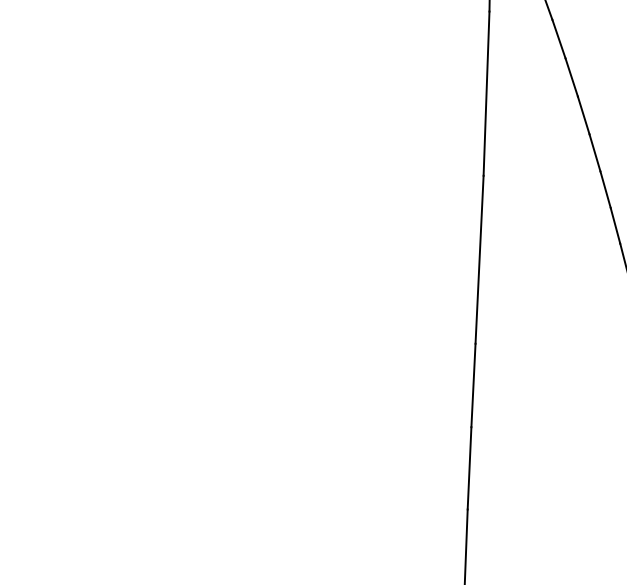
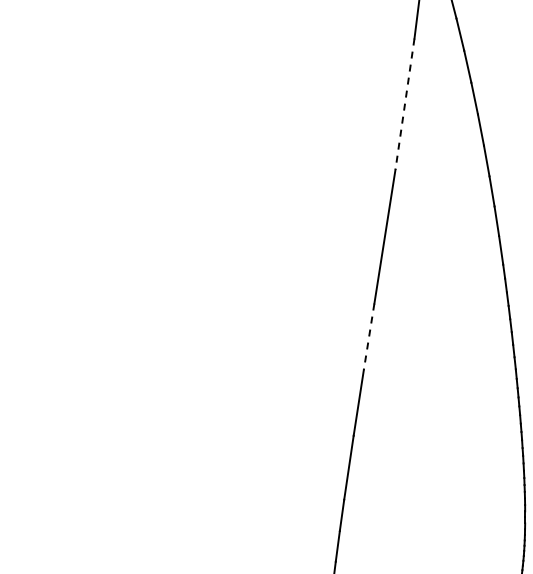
line: (485, 94) -> (404, 104), solid -> dashed
line: (473, 384) -> (369, 336), solid -> dashed

